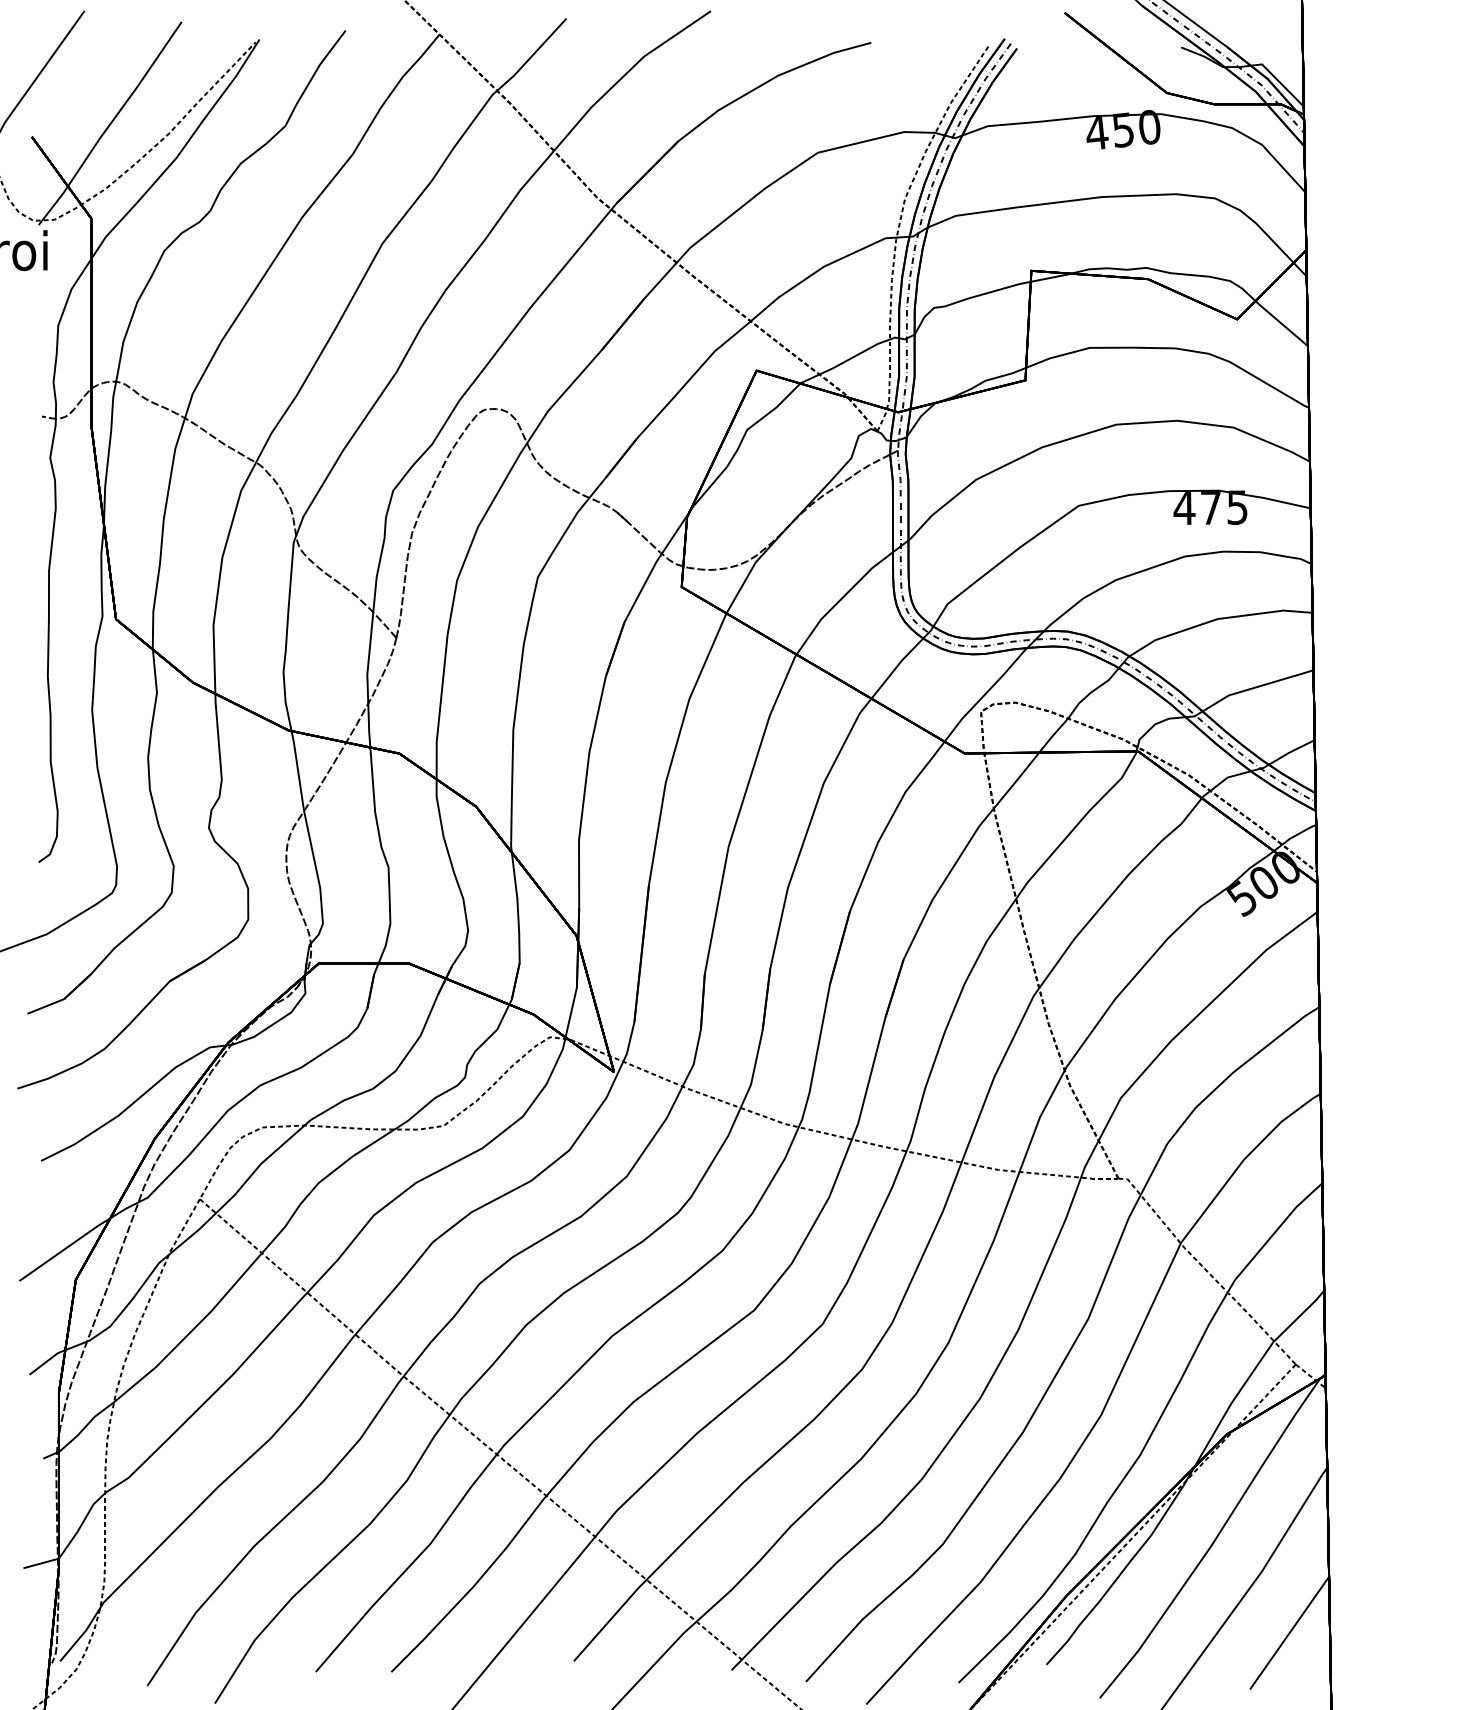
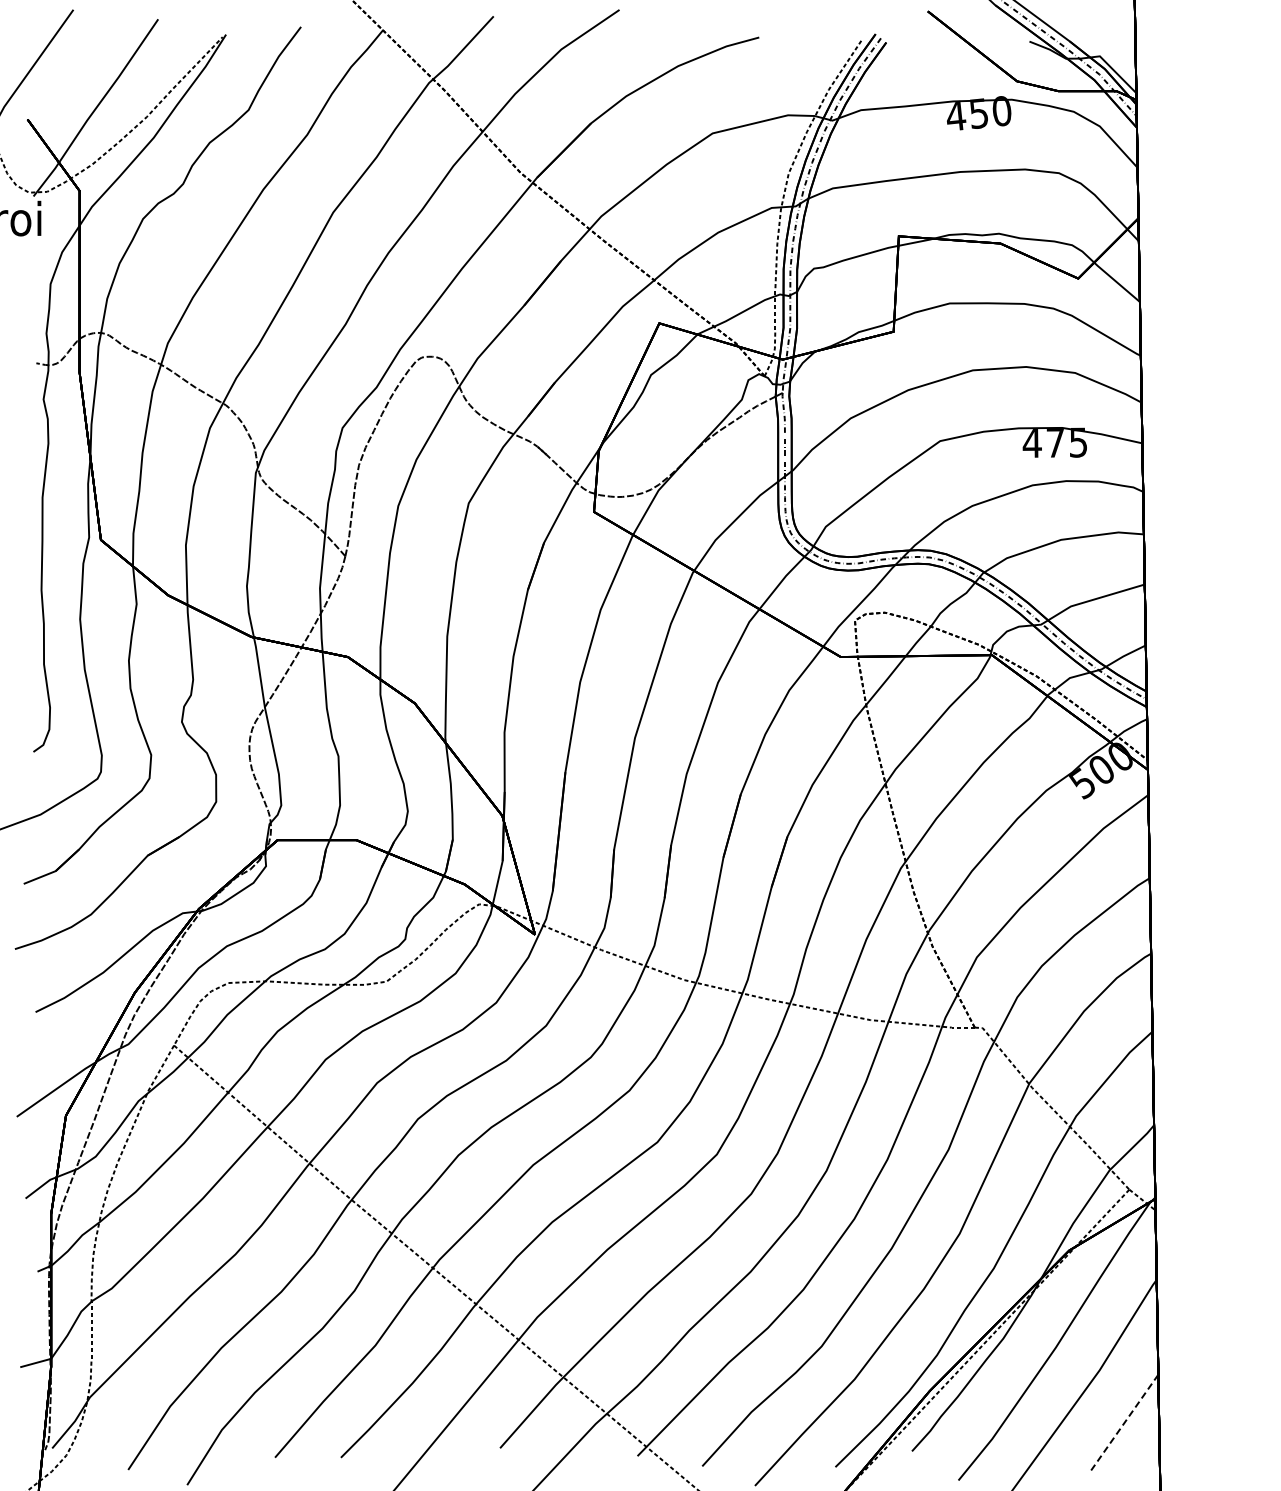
line: (1290, 1632) -> (1124, 1423), solid -> dashed

